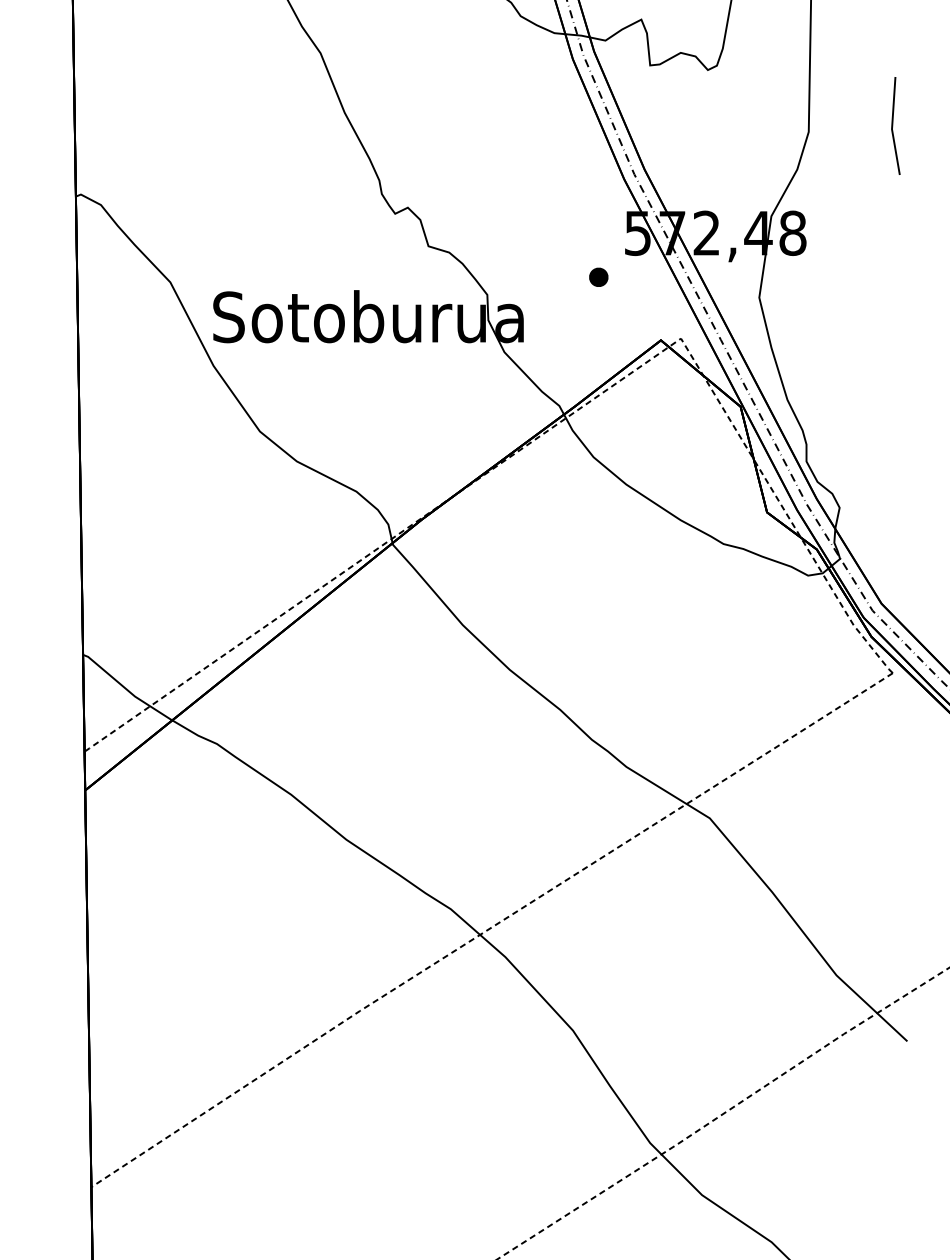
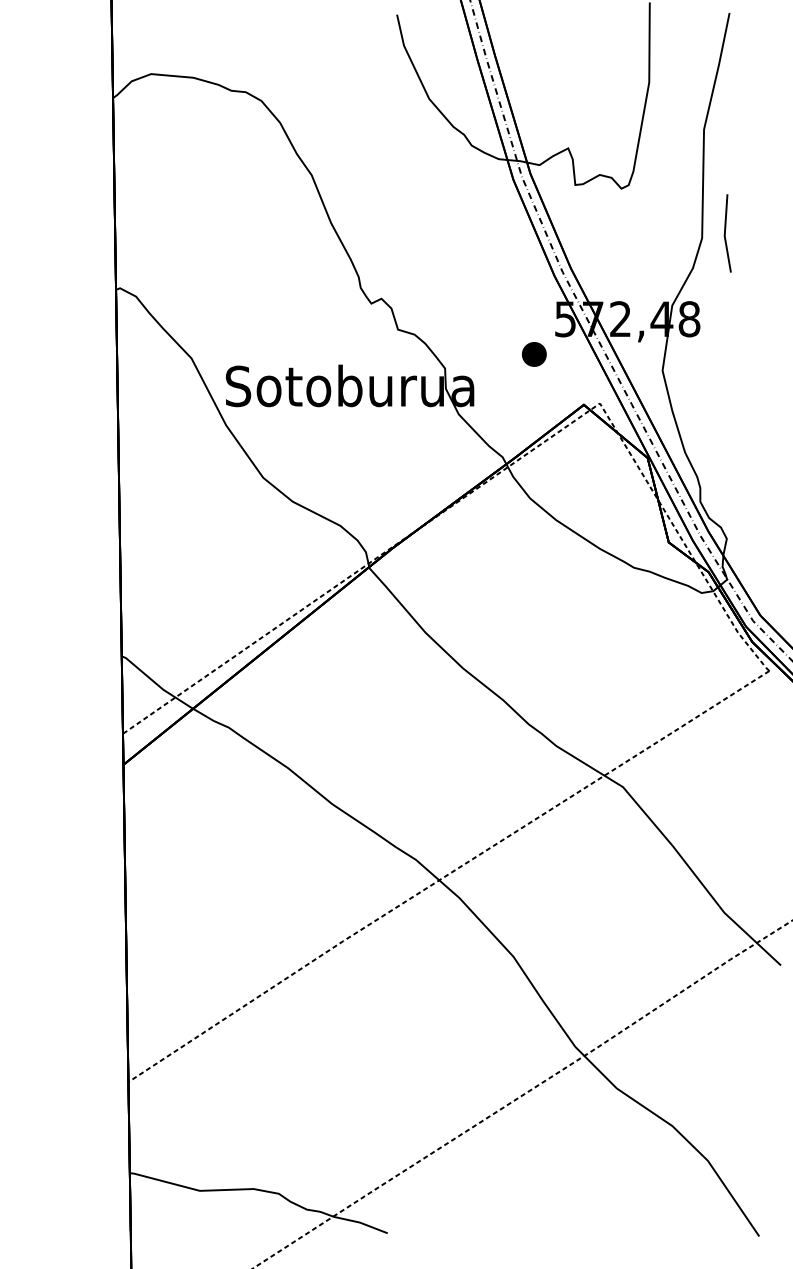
line: (892, 126) -> (725, 233), moved
part: (597, 277) -> (533, 354), size x1.6

